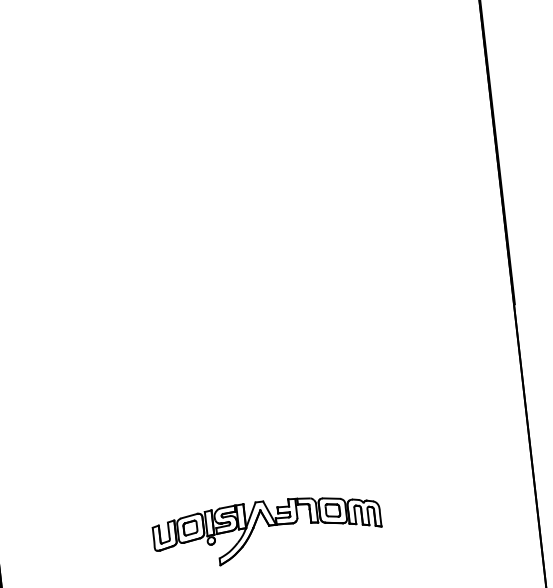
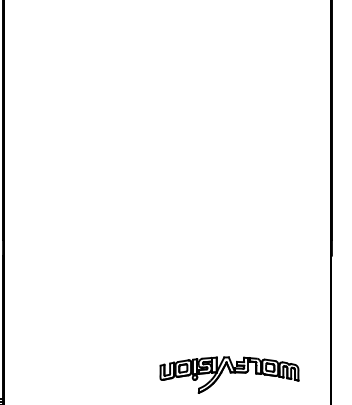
part: (267, 529) -> (229, 374), moved

